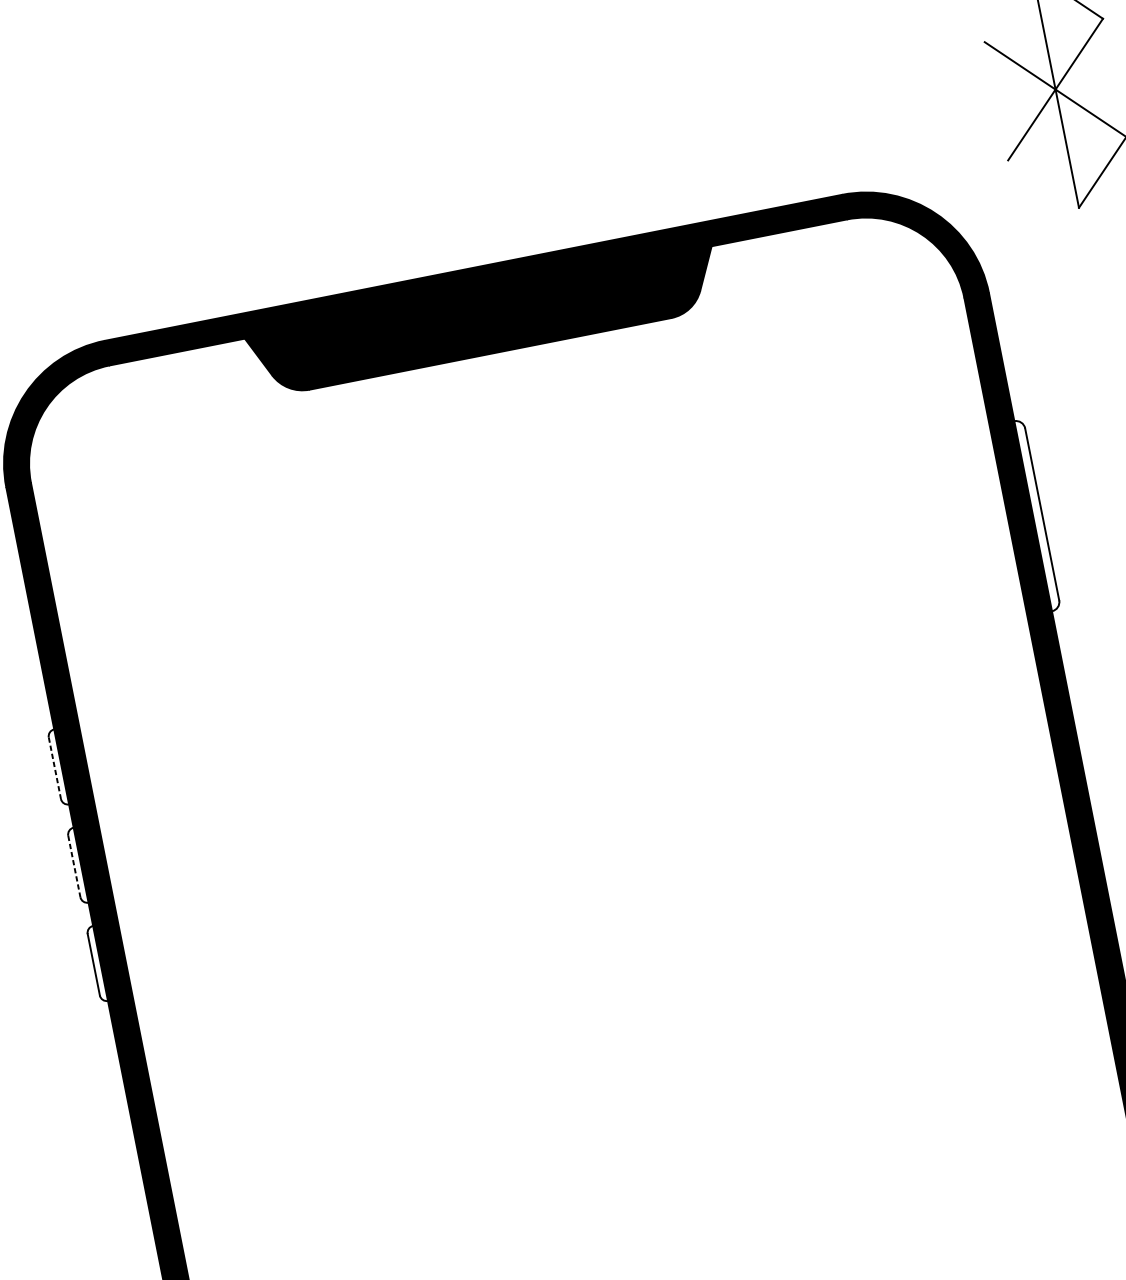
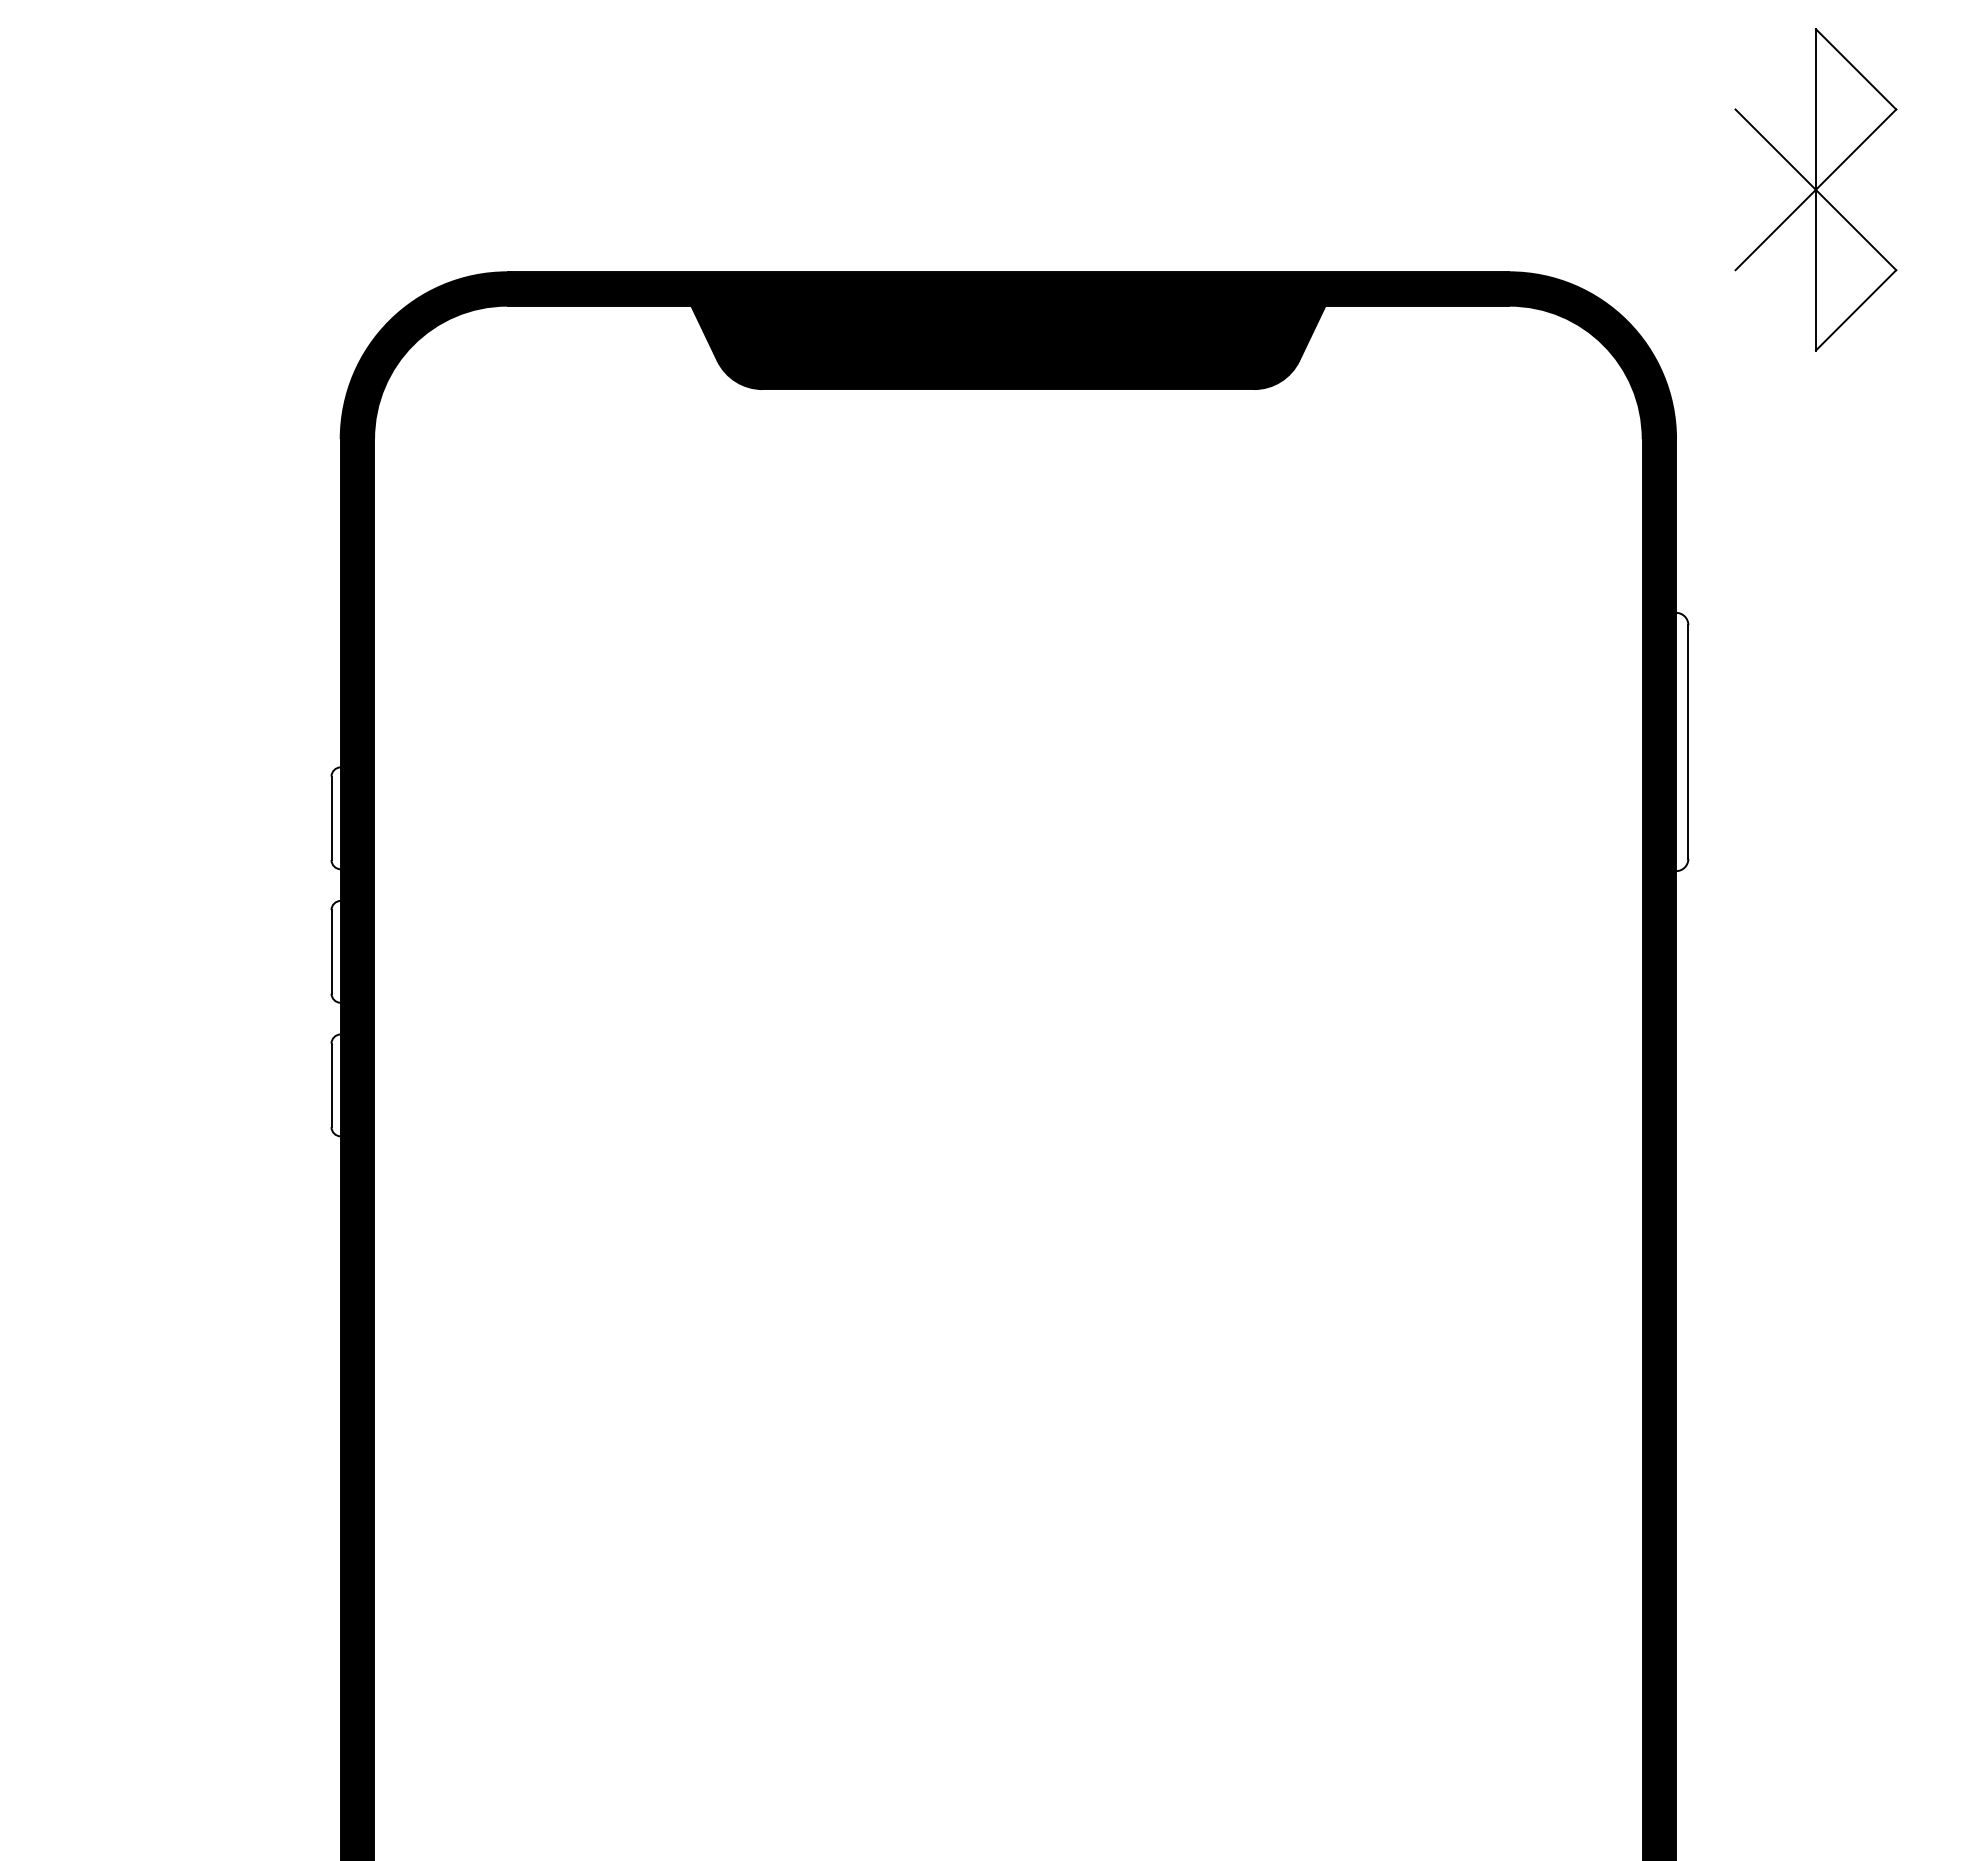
line: (54, 768) -> (331, 818), dashed -> solid
line: (74, 866) -> (331, 951), dashed -> solid

